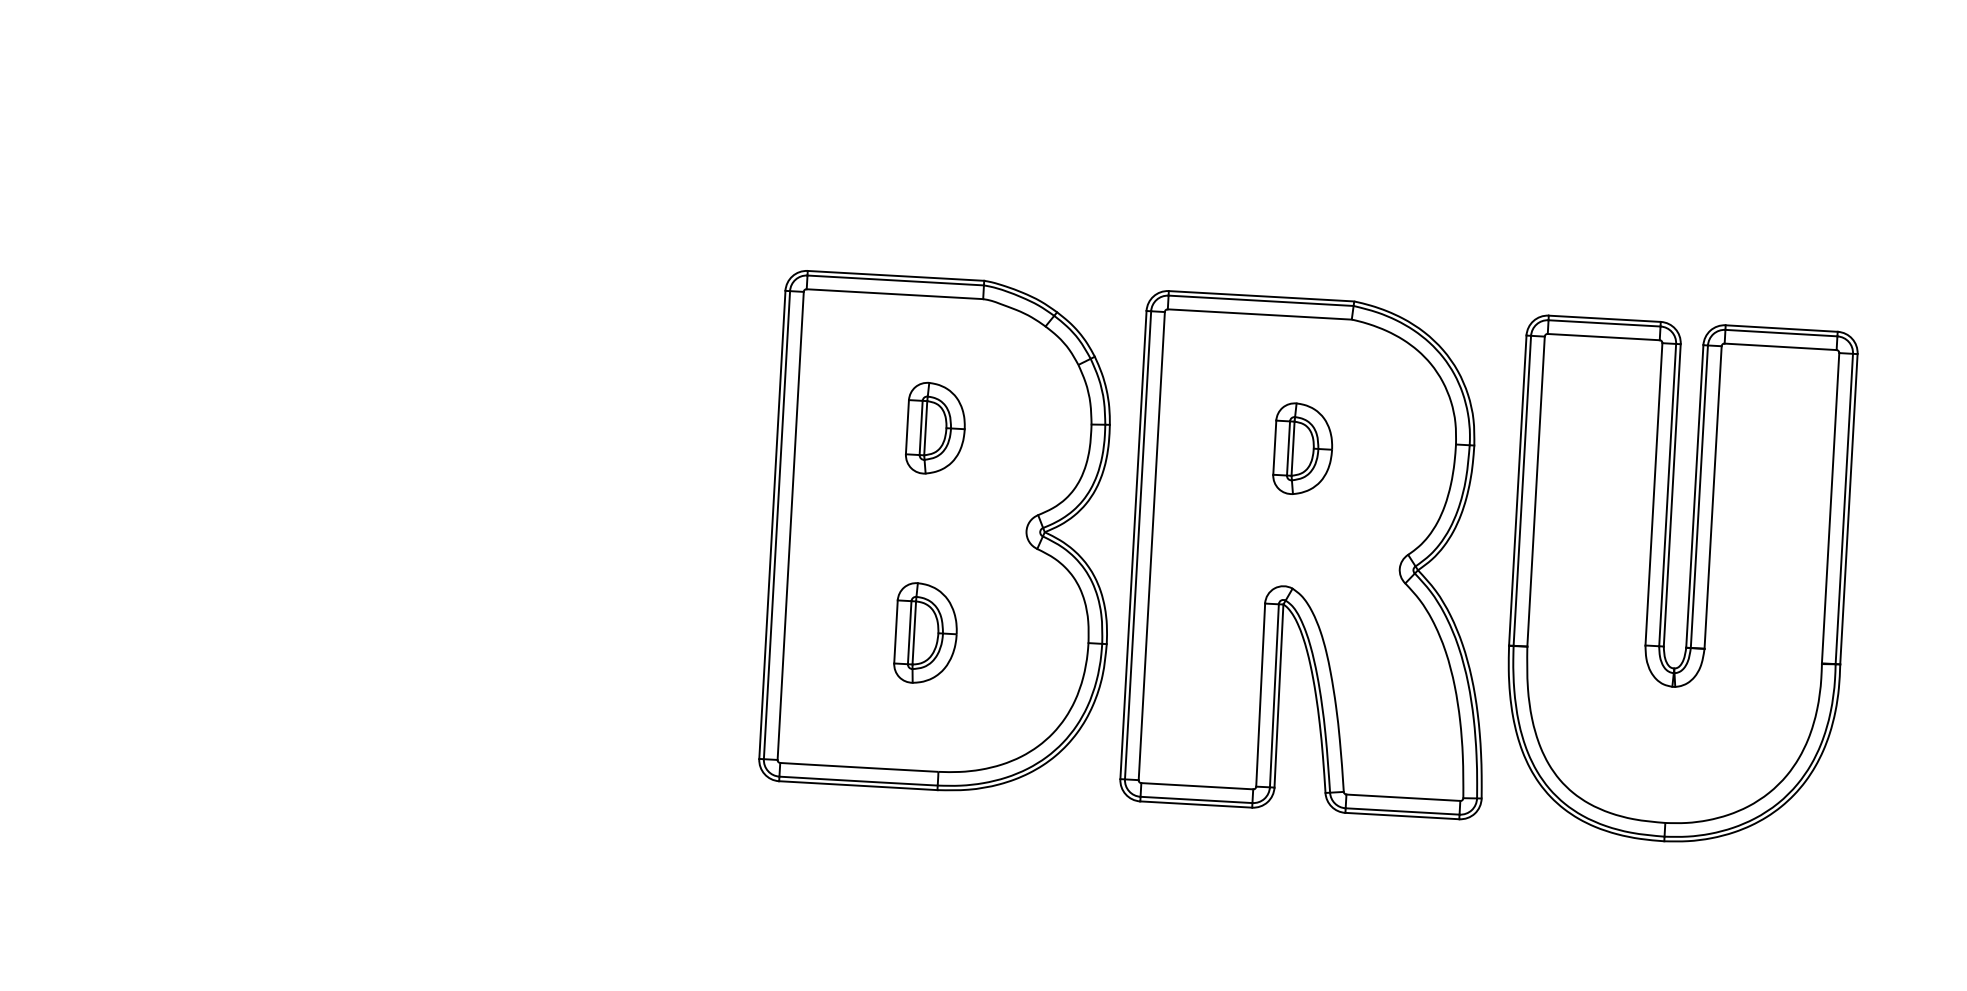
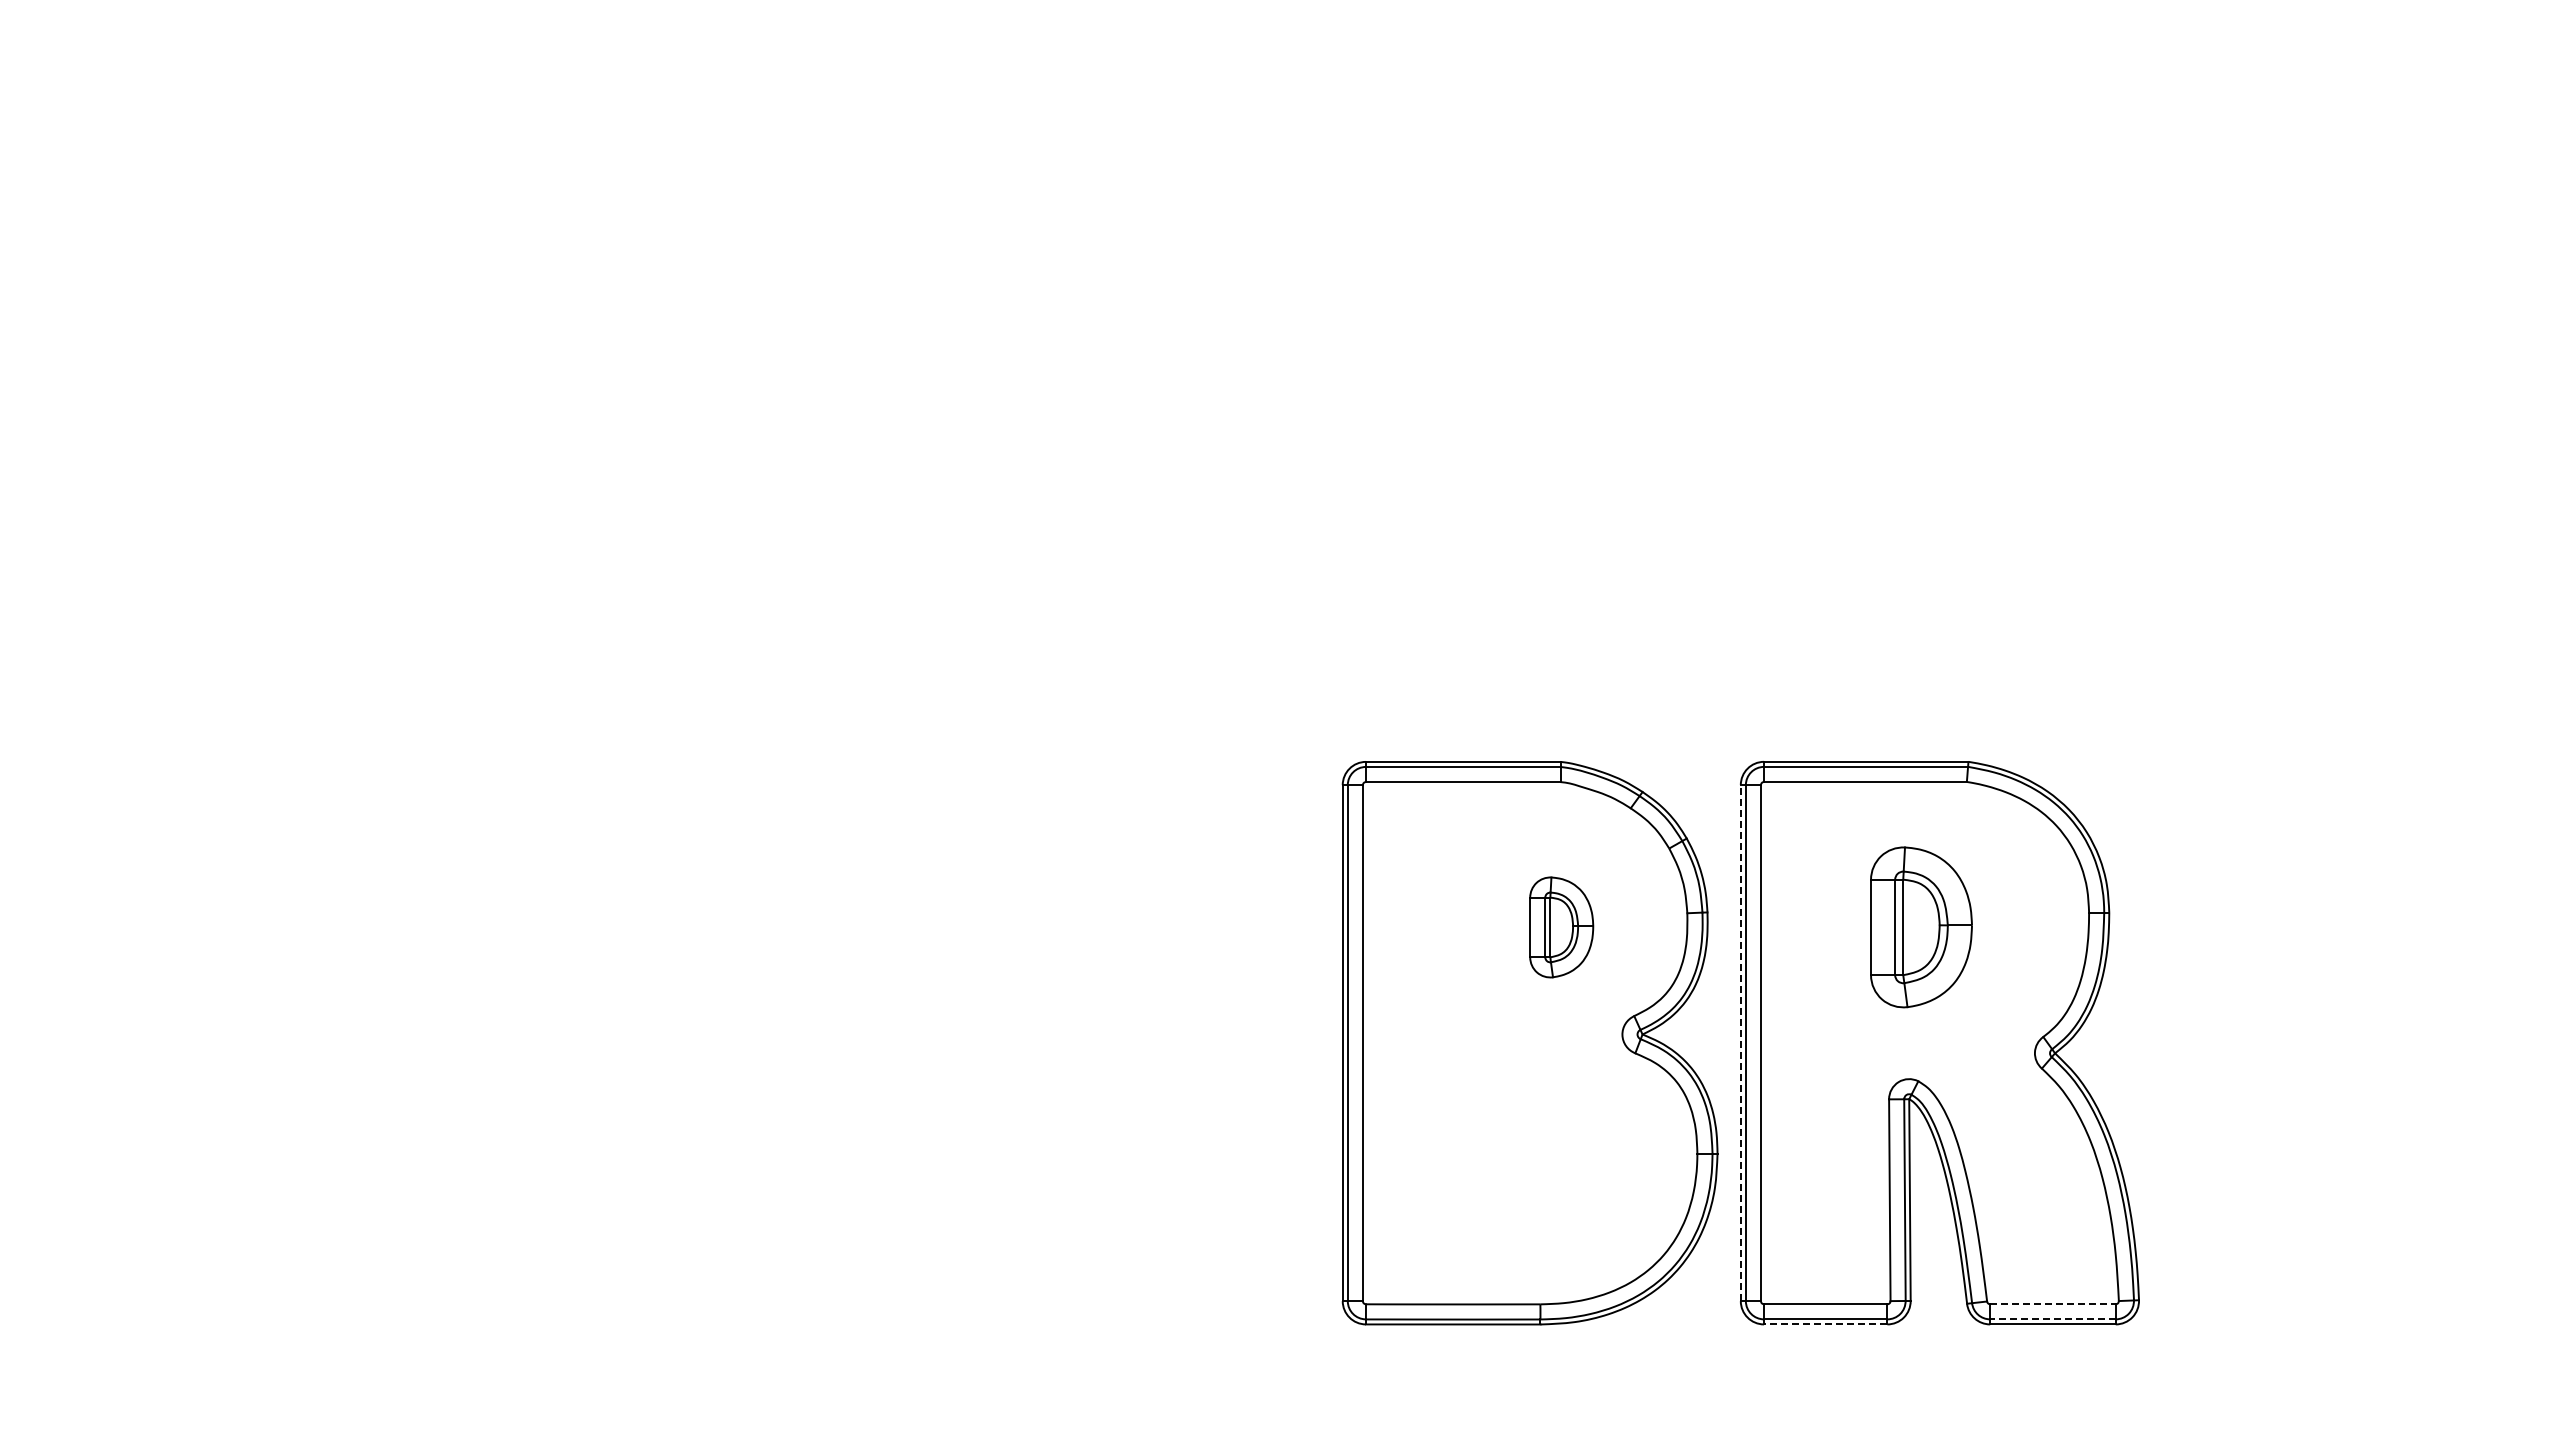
part: (935, 428) -> (1561, 927), moved
part: (1303, 449) -> (1921, 927), size x1.6
line: (1133, 544) -> (1740, 1042), solid -> dashed
part: (1668, 581) -> (2330, 1050), removed
part: (926, 633) -> (1518, 1152), removed
line: (1402, 797) -> (2052, 1304), solid -> dashed
line: (1196, 804) -> (1825, 1324), solid -> dashed
line: (1402, 811) -> (2052, 1319), solid -> dashed

